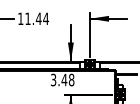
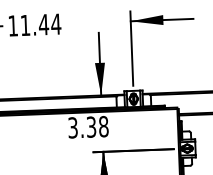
text: (64, 79) -> (91, 126), 3.48 -> 3.38

